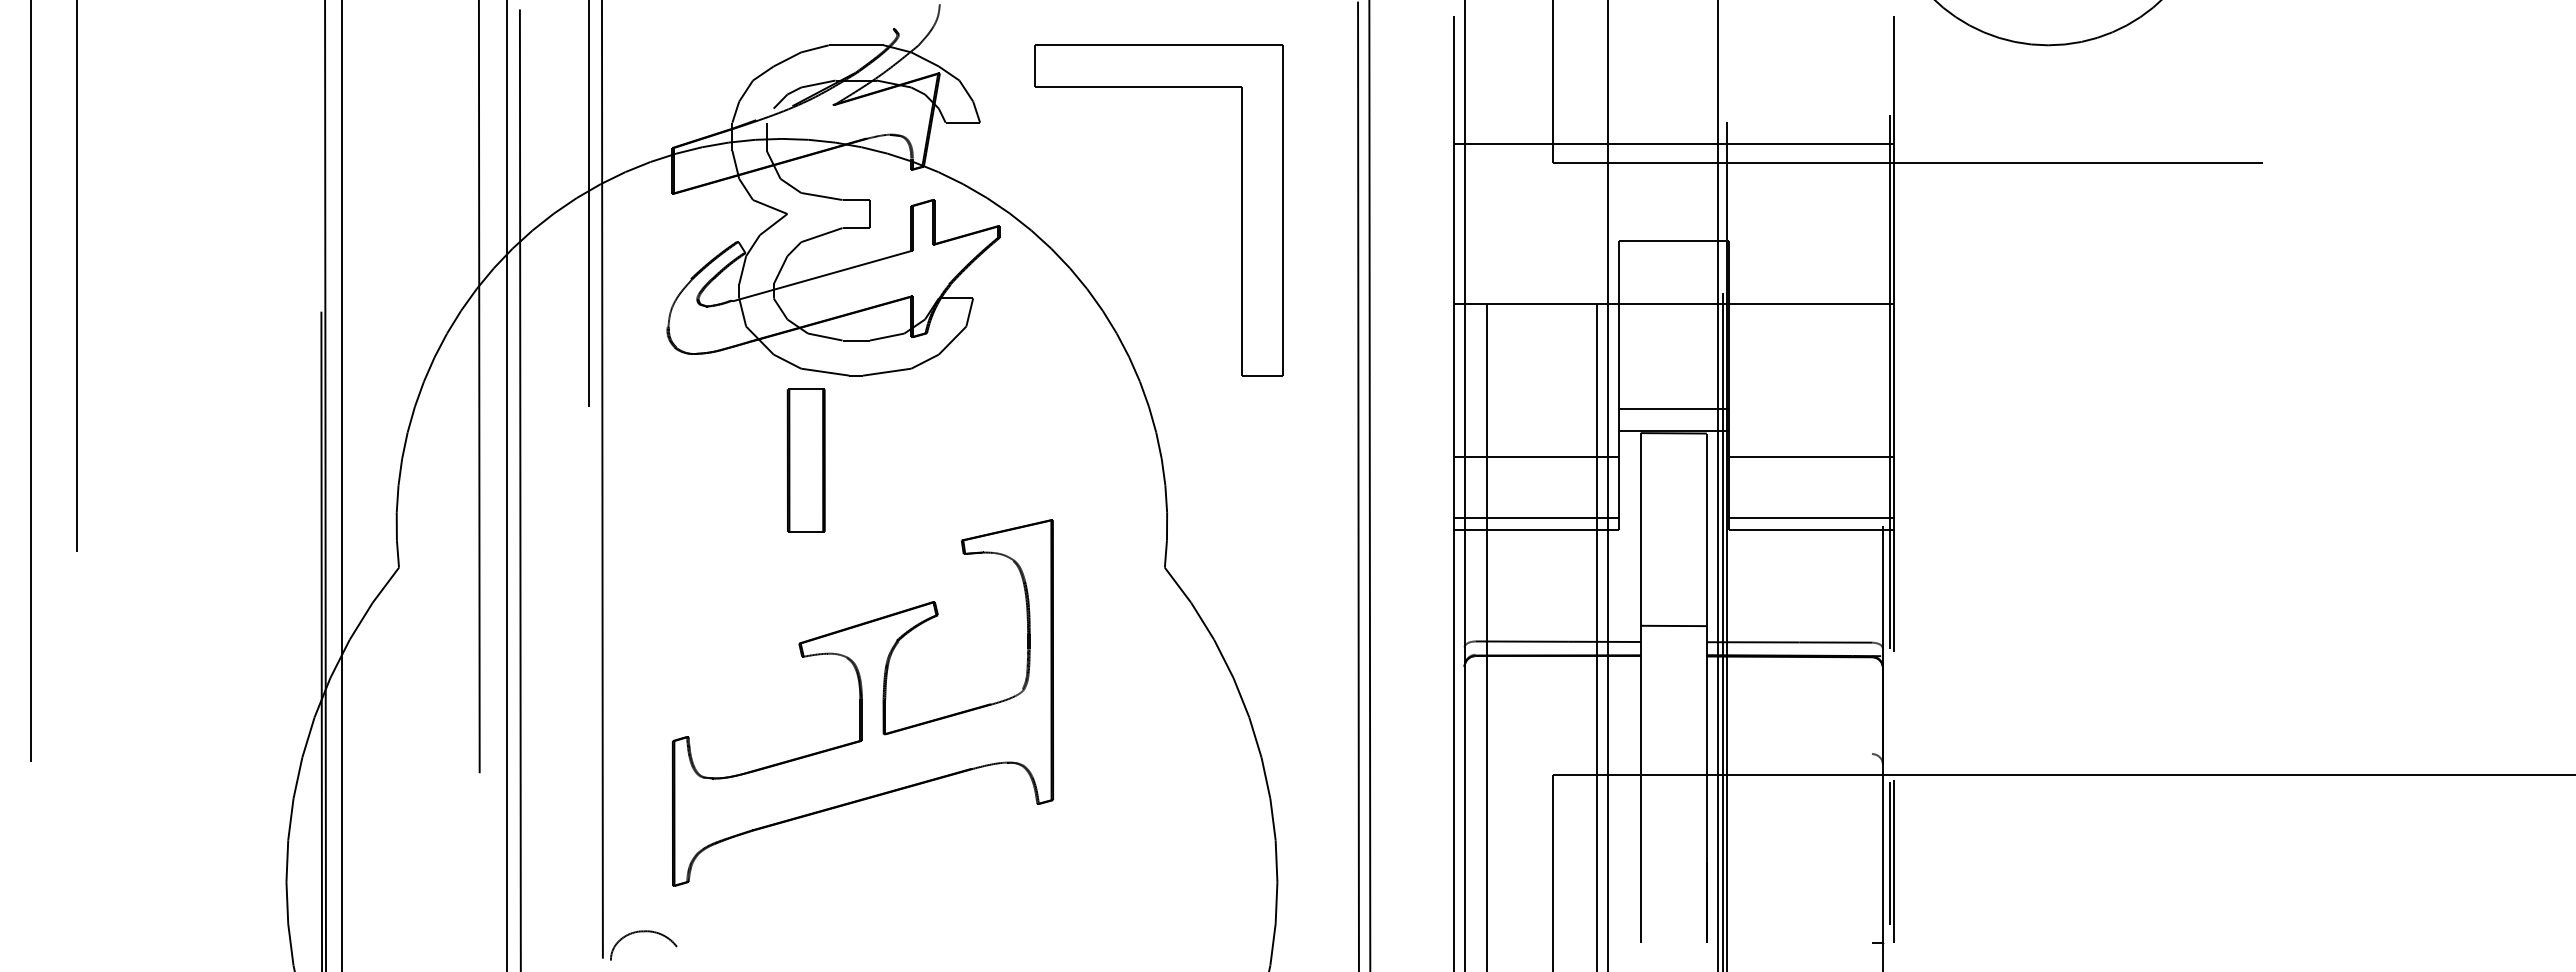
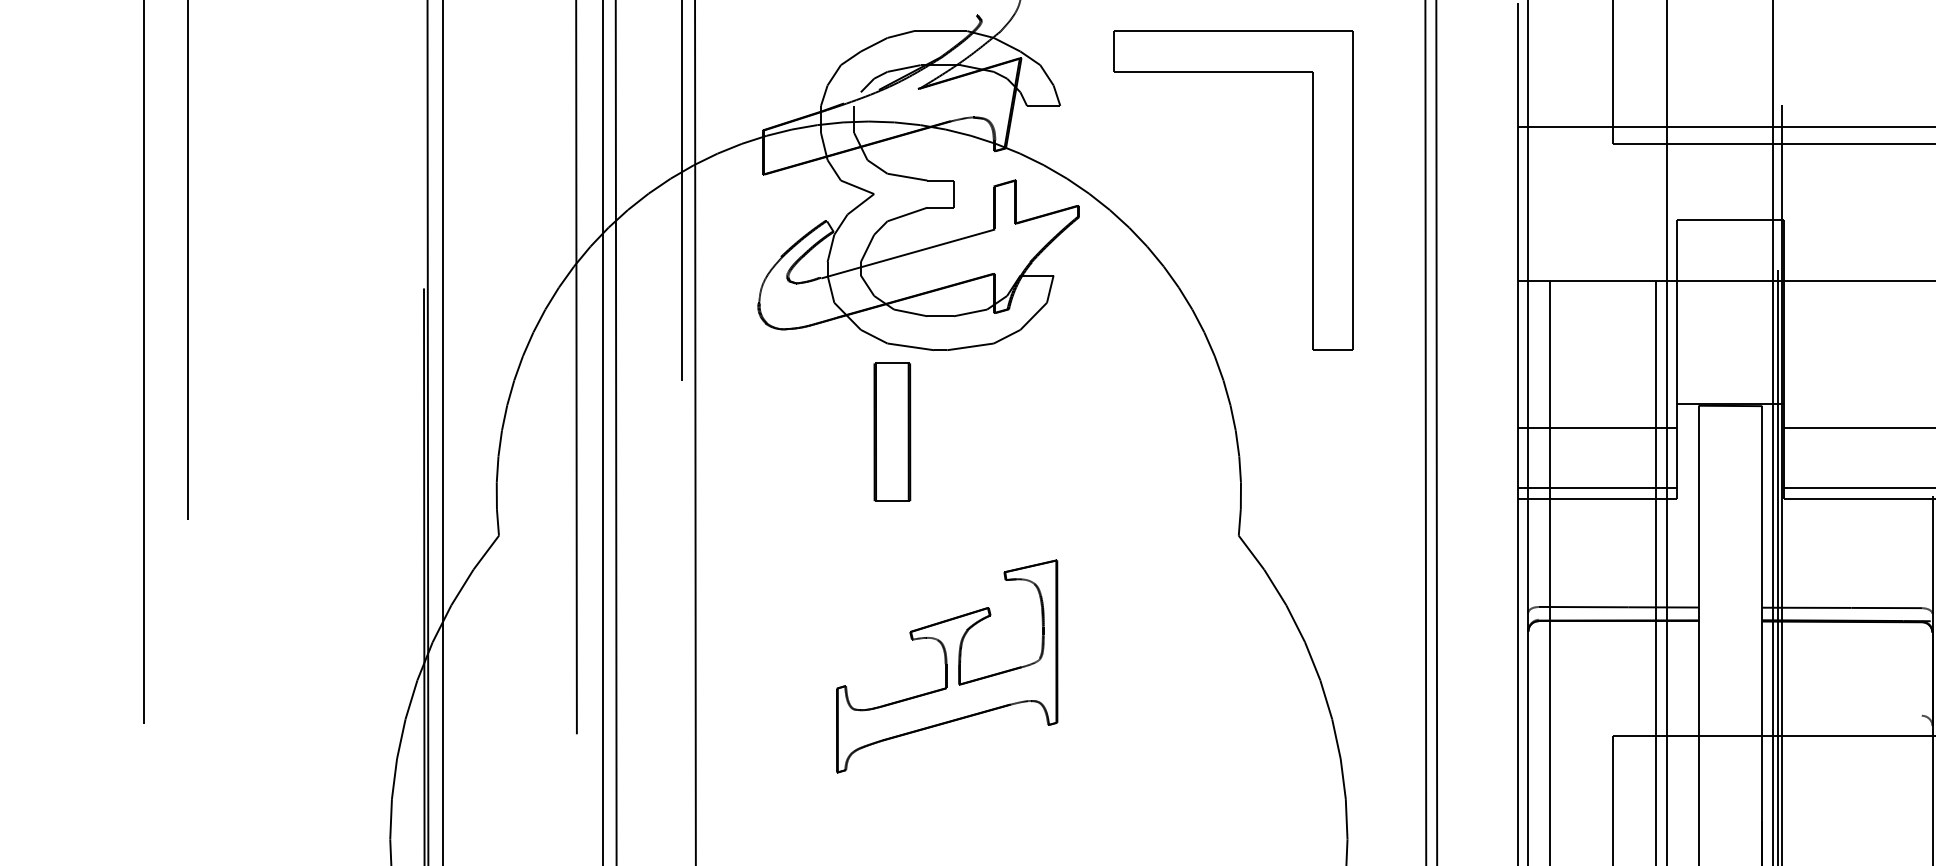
line: (1673, 408) -> (1730, 381), removed
line: (1673, 625) -> (1730, 591), removed
part: (862, 702) -> (946, 665), size x0.6

